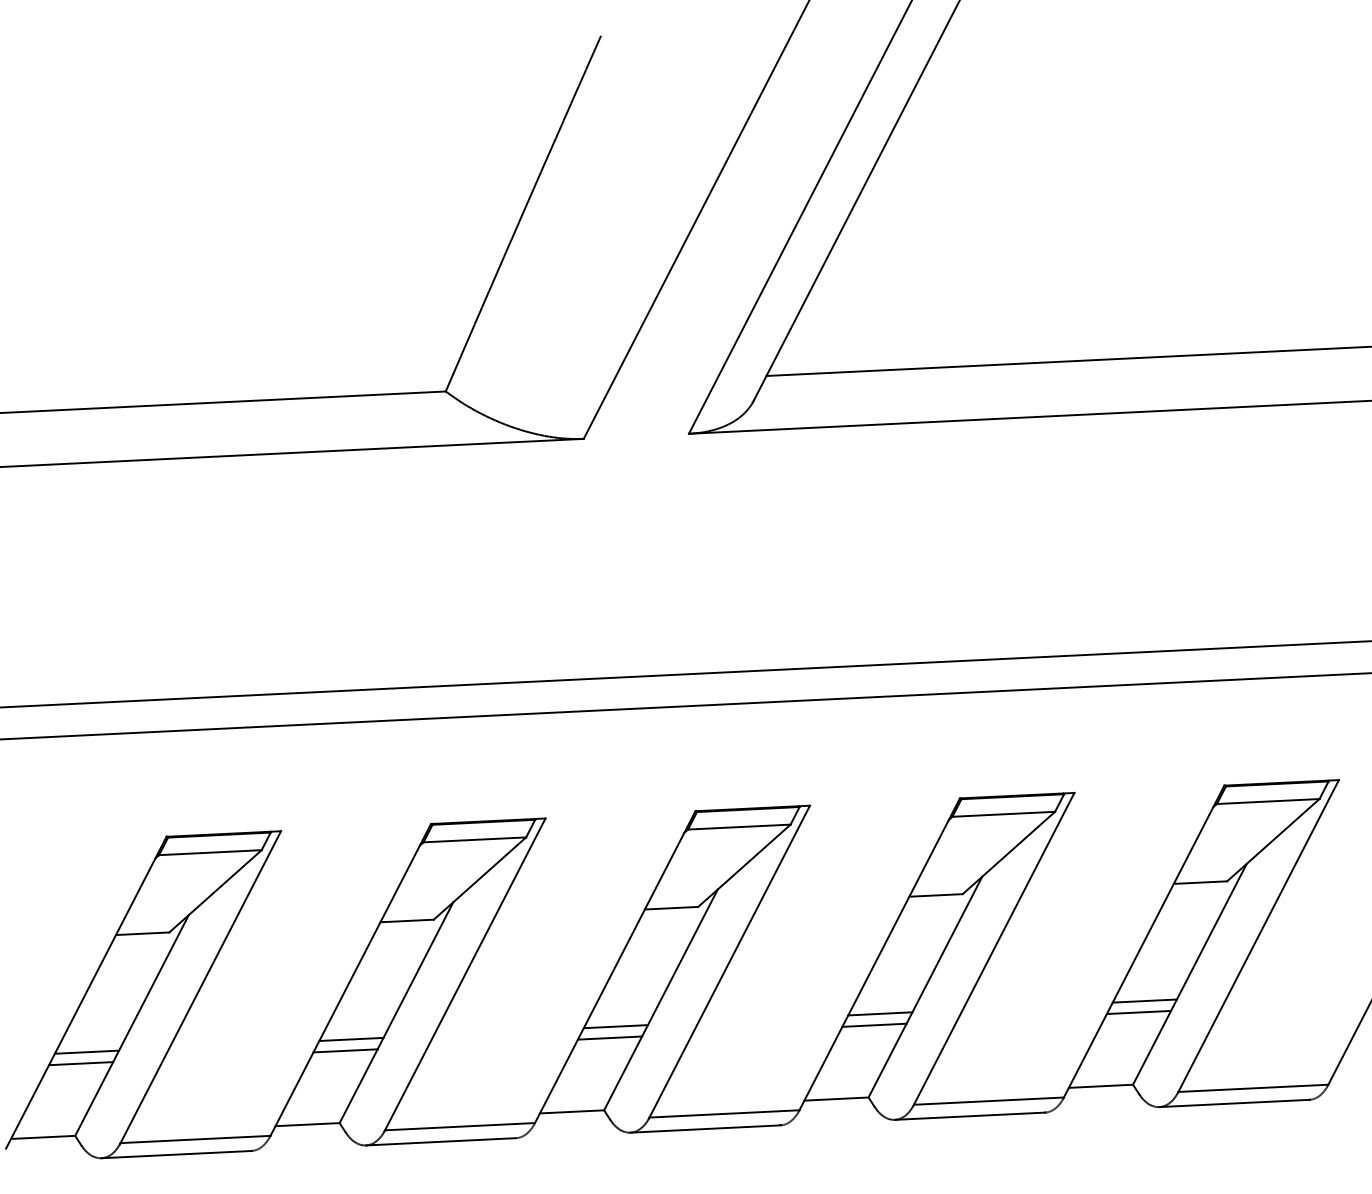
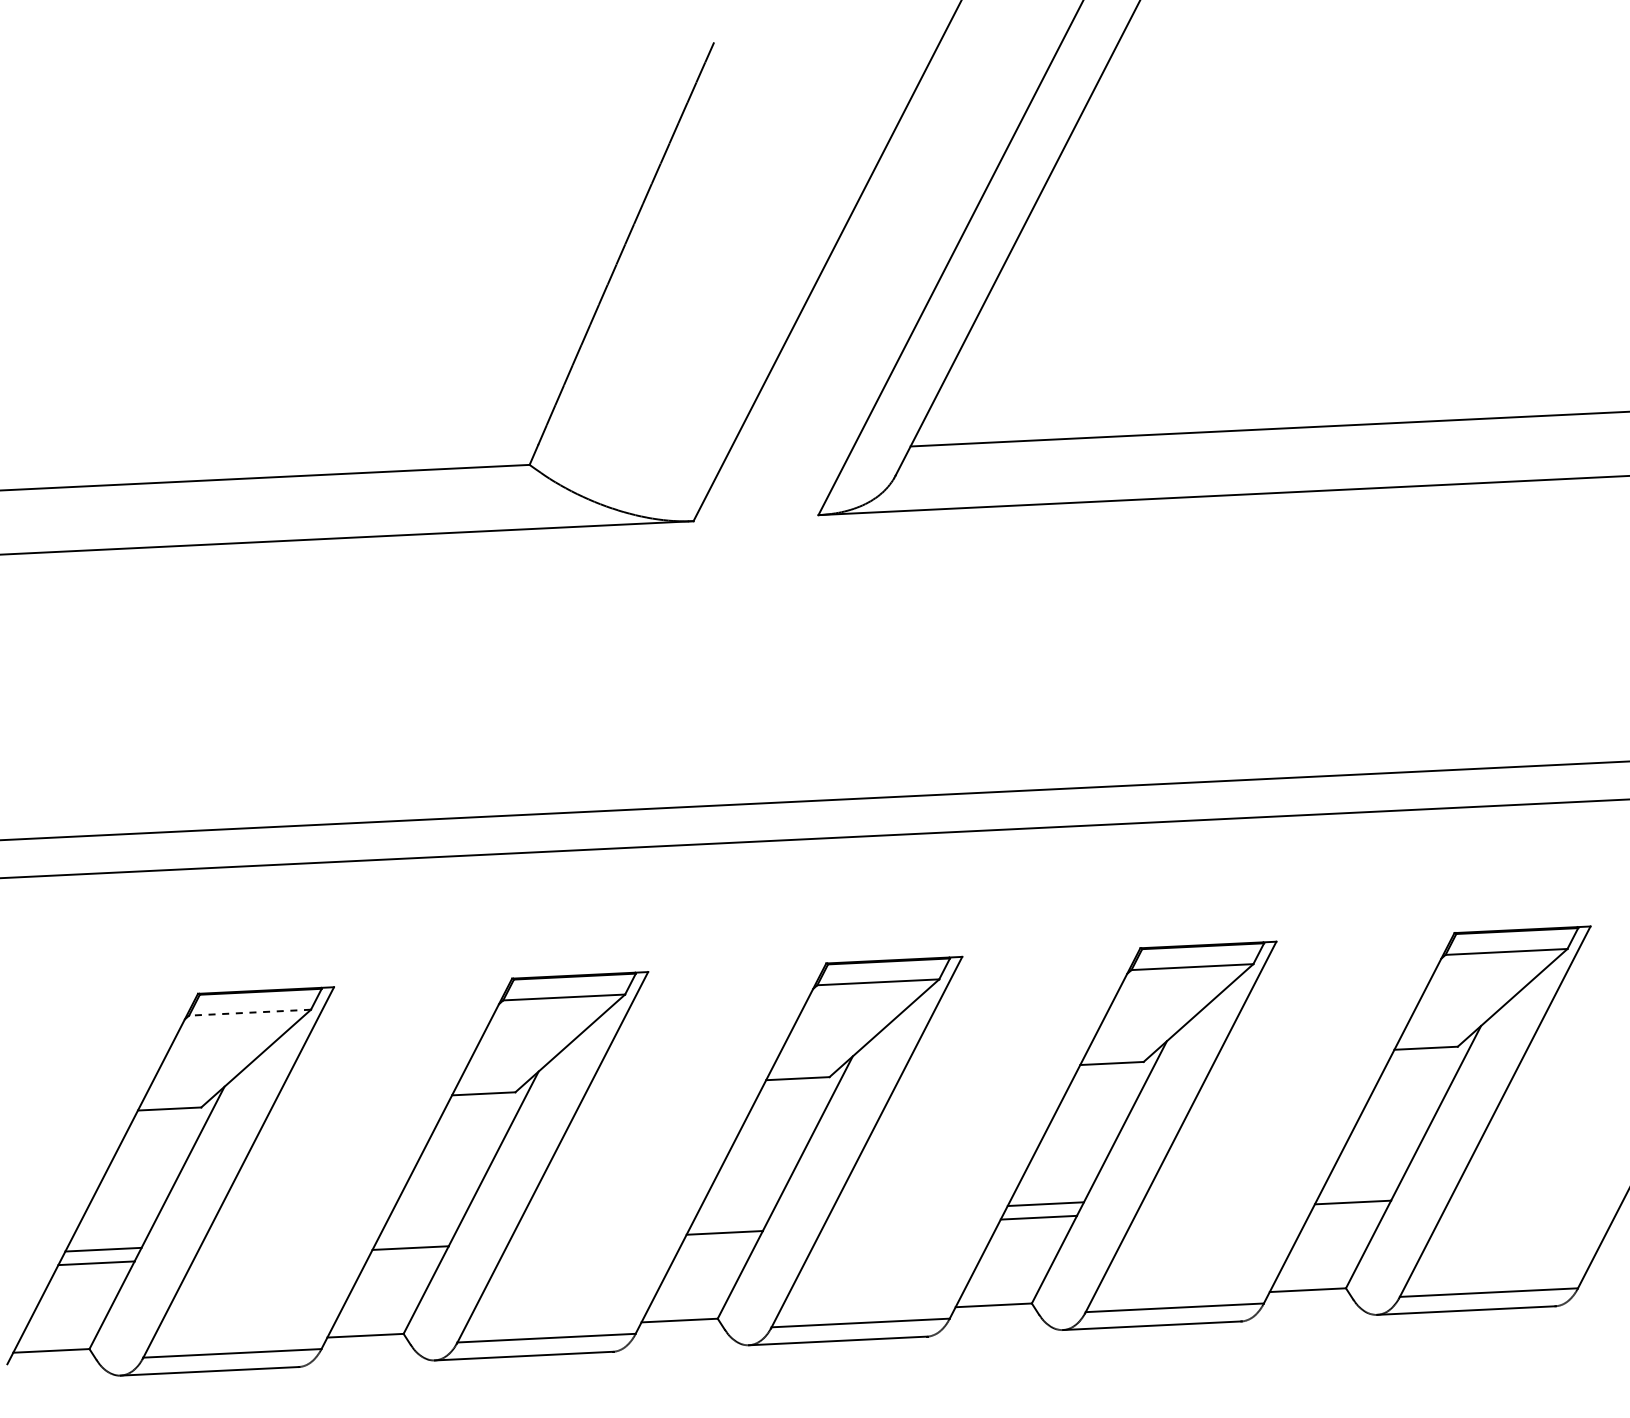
line: (209, 852) -> (249, 1012), solid -> dashed
line: (1144, 1000) -> (1359, 1188), removed
line: (615, 1026) -> (731, 1219), removed
line: (351, 1039) -> (417, 1234), removed

